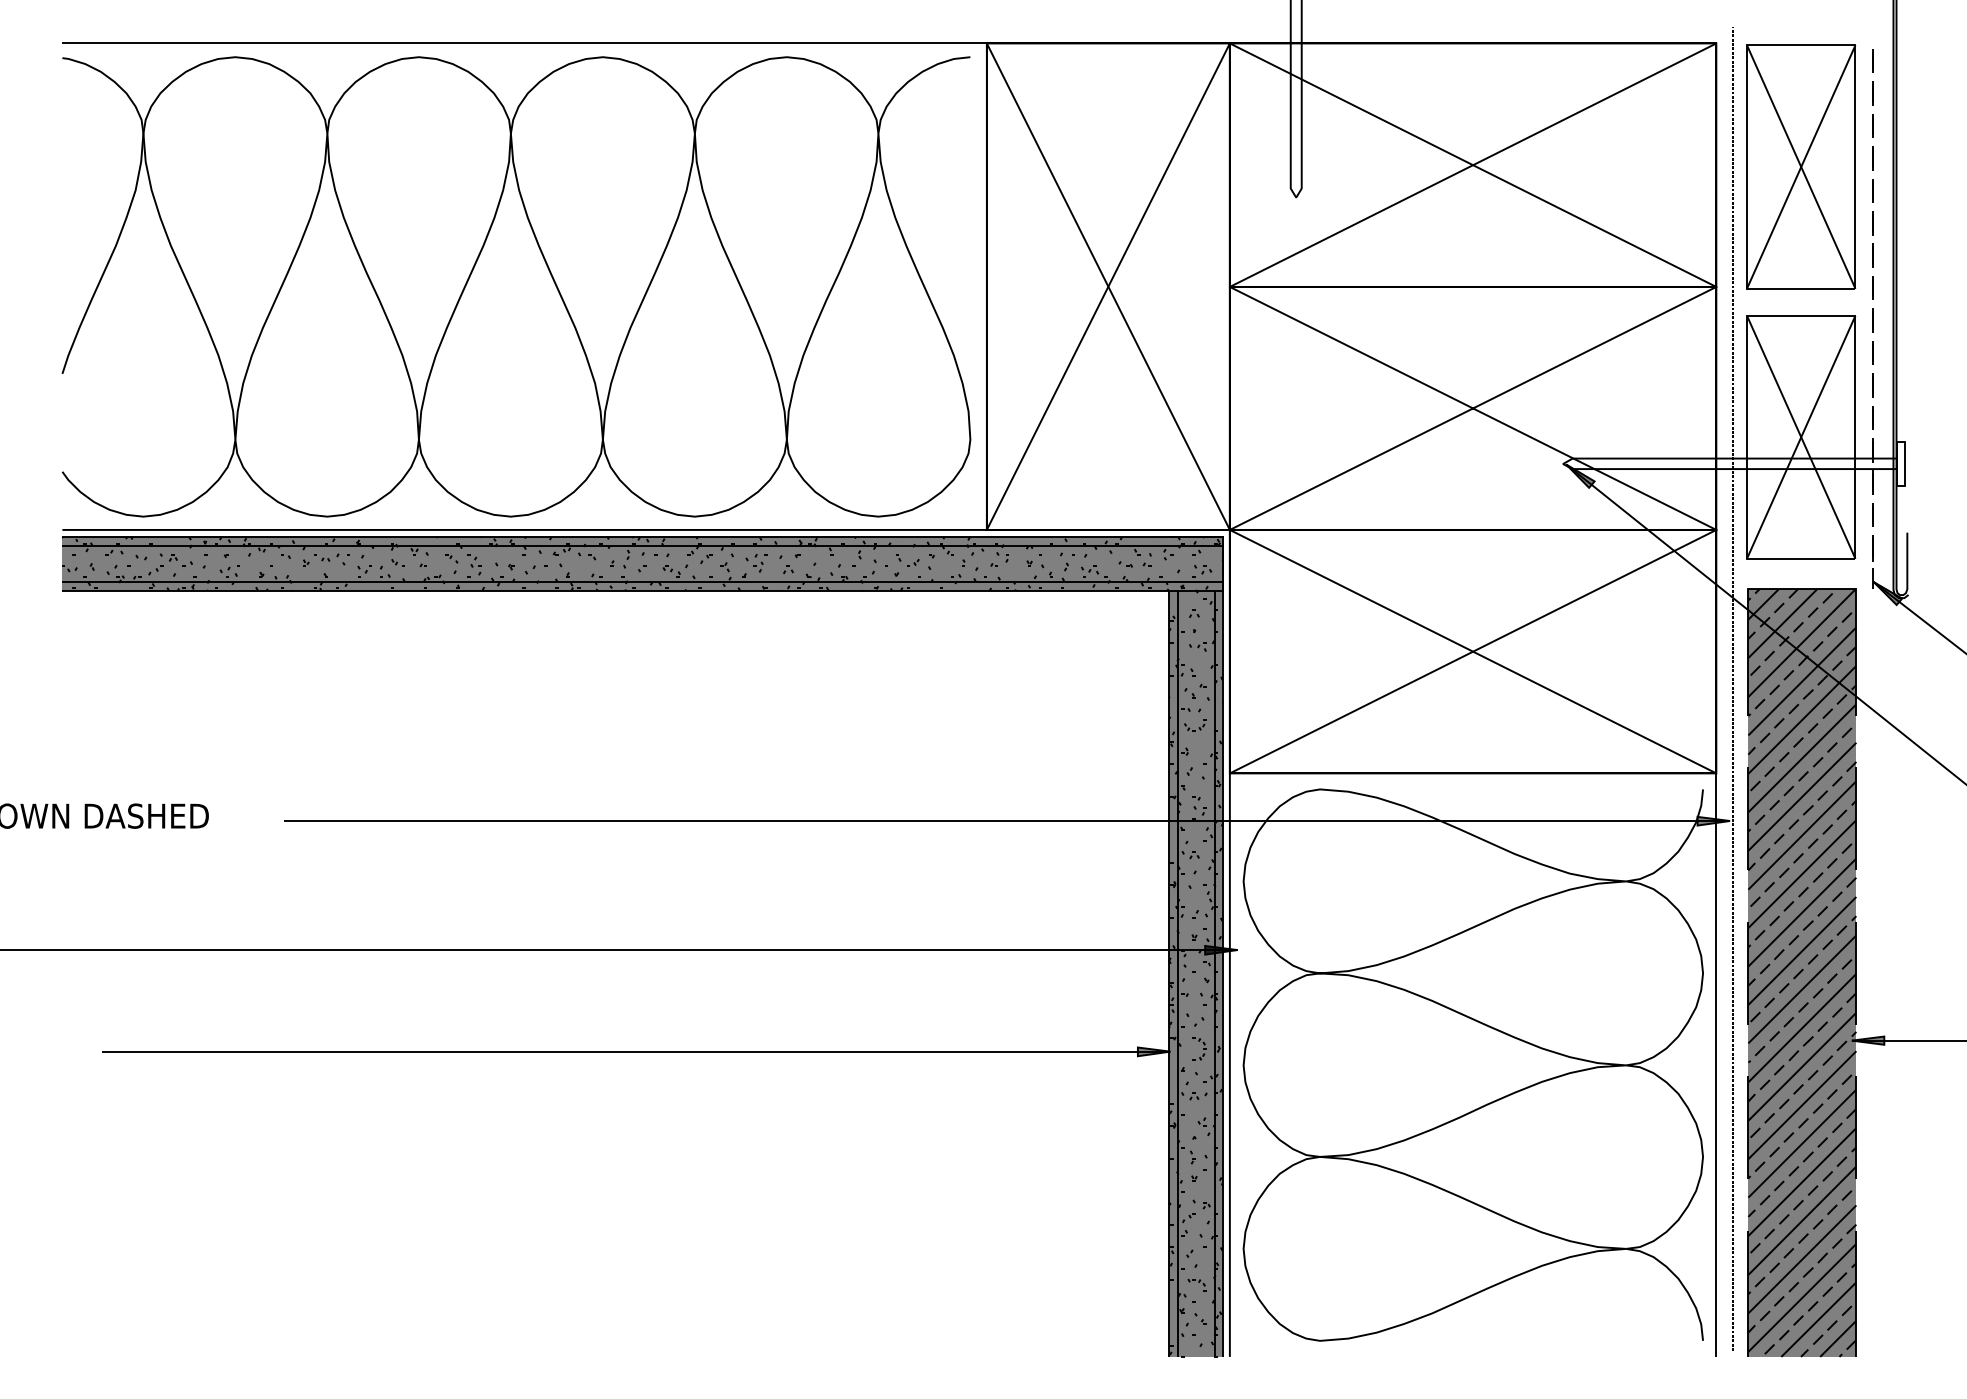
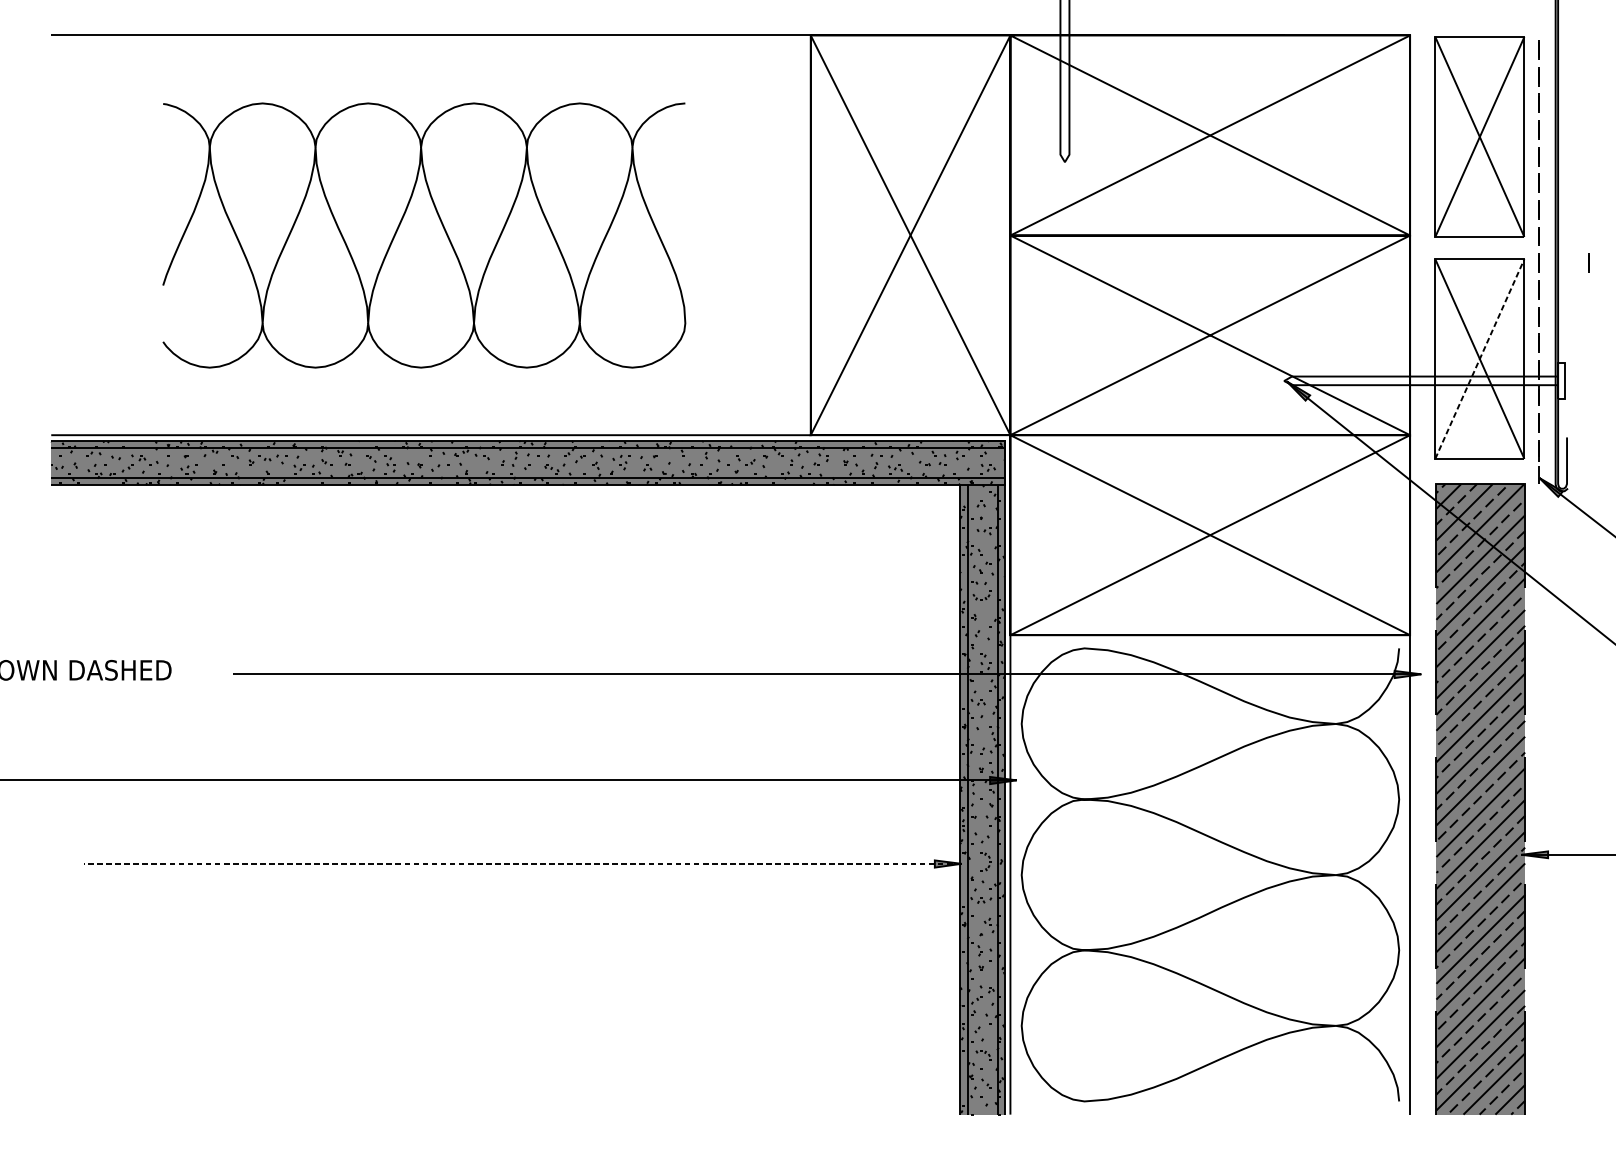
part: (516, 286) -> (424, 235), size x0.7
line: (1933, 320) -> (1588, 263), added
line: (1801, 436) -> (1480, 358), solid -> dashed
line: (1732, 689) -> (1423, 566), removed
line: (634, 1051) -> (521, 863), solid -> dashed

